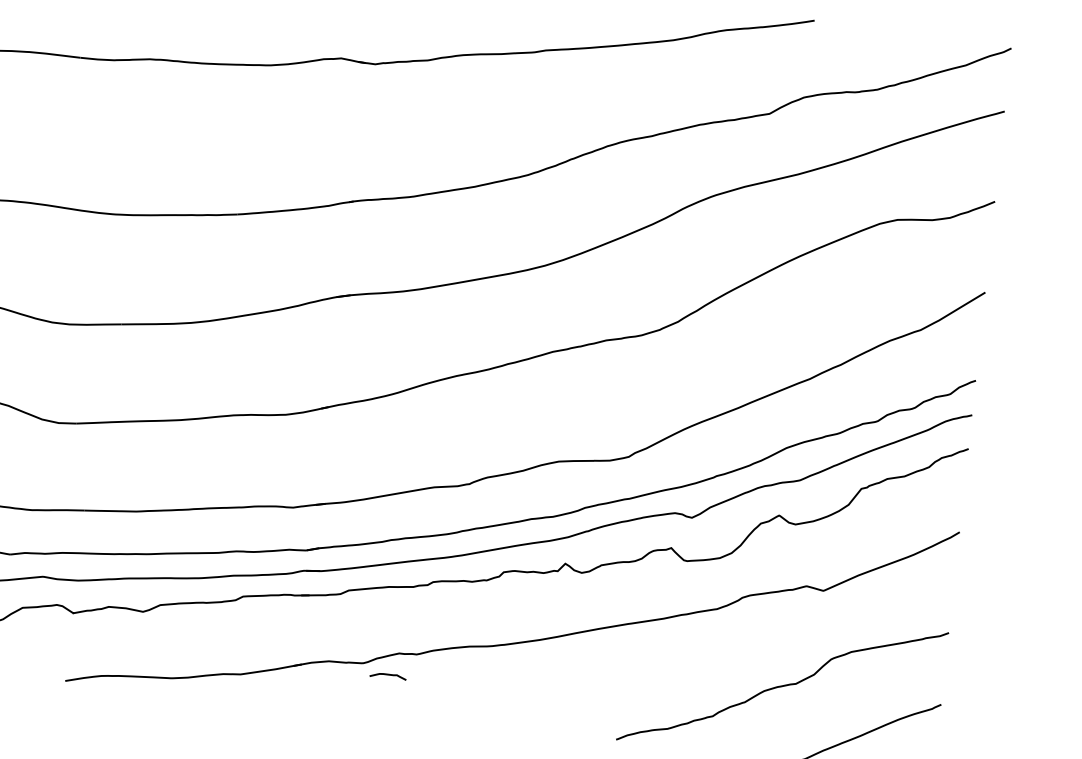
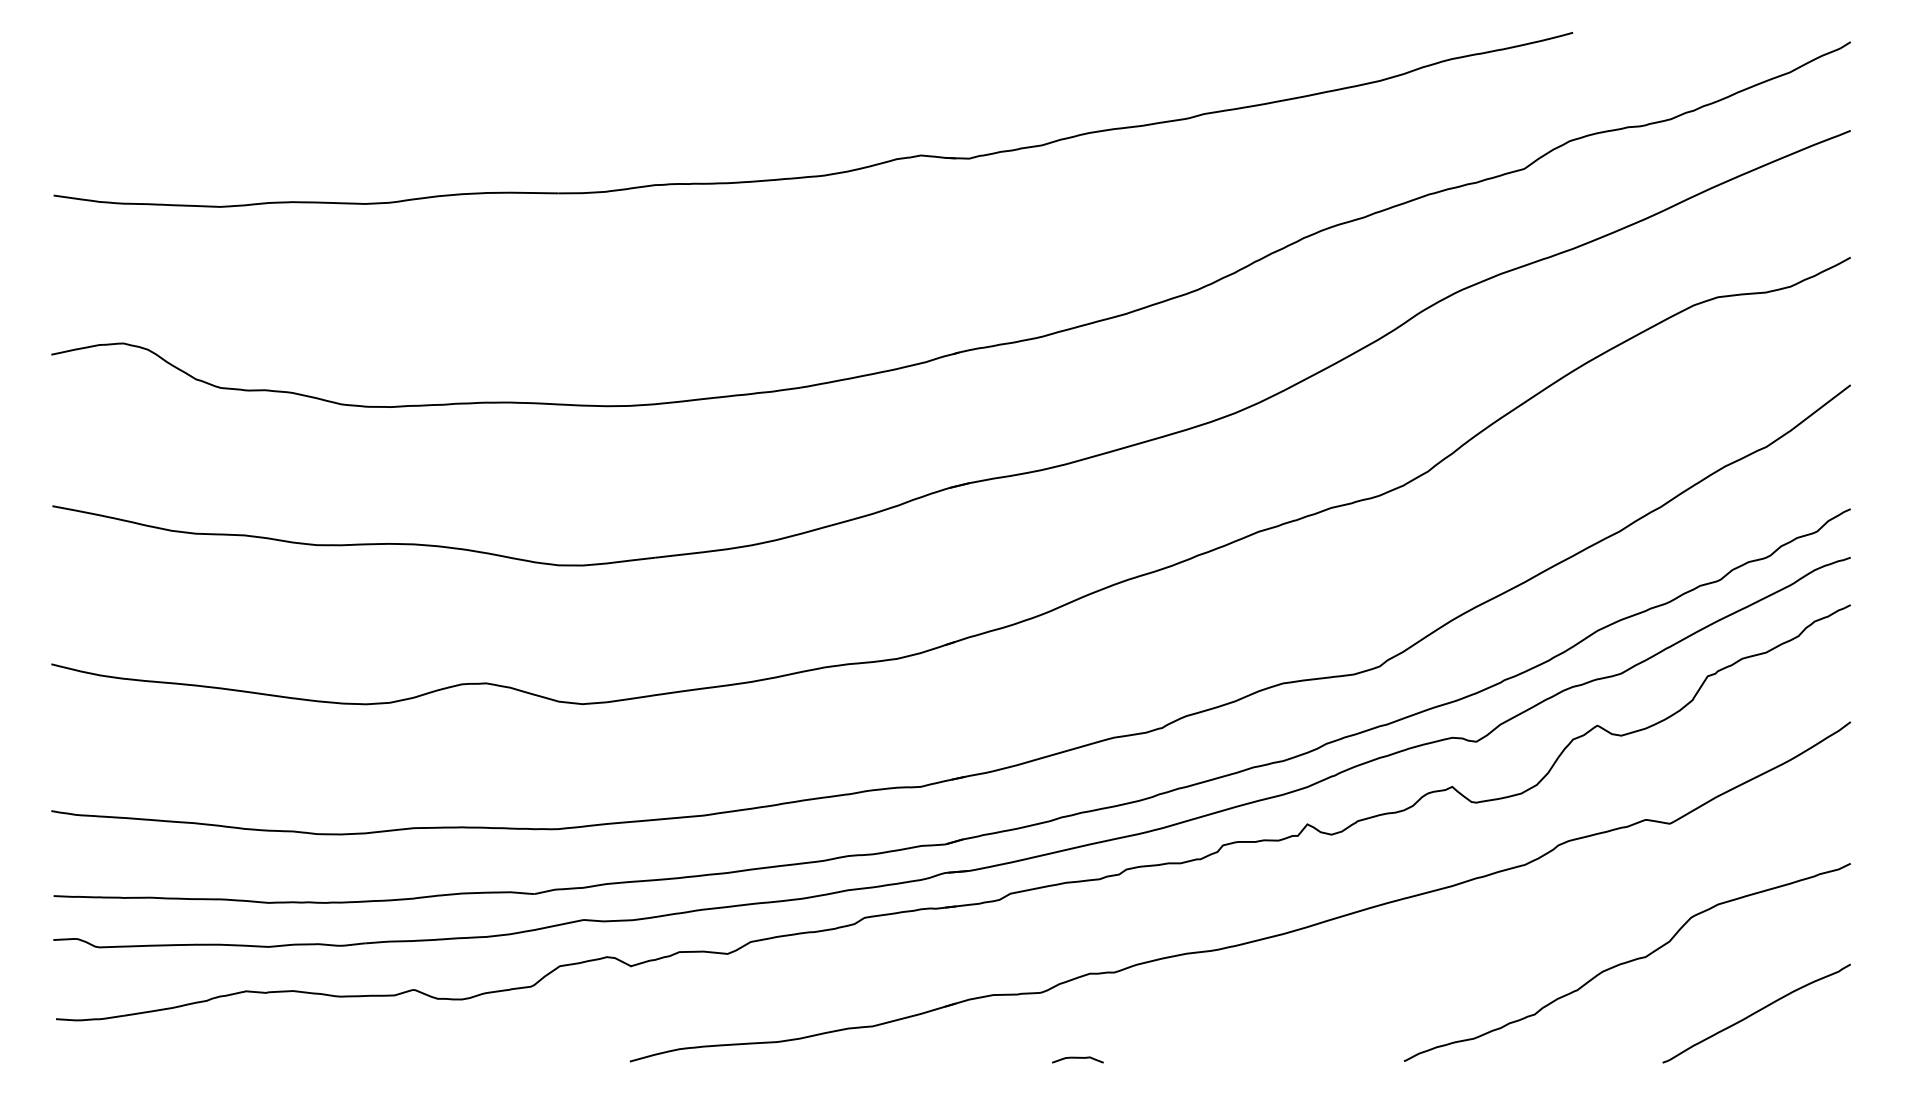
curve: (388, 675) -> (1077, 1058), moved

